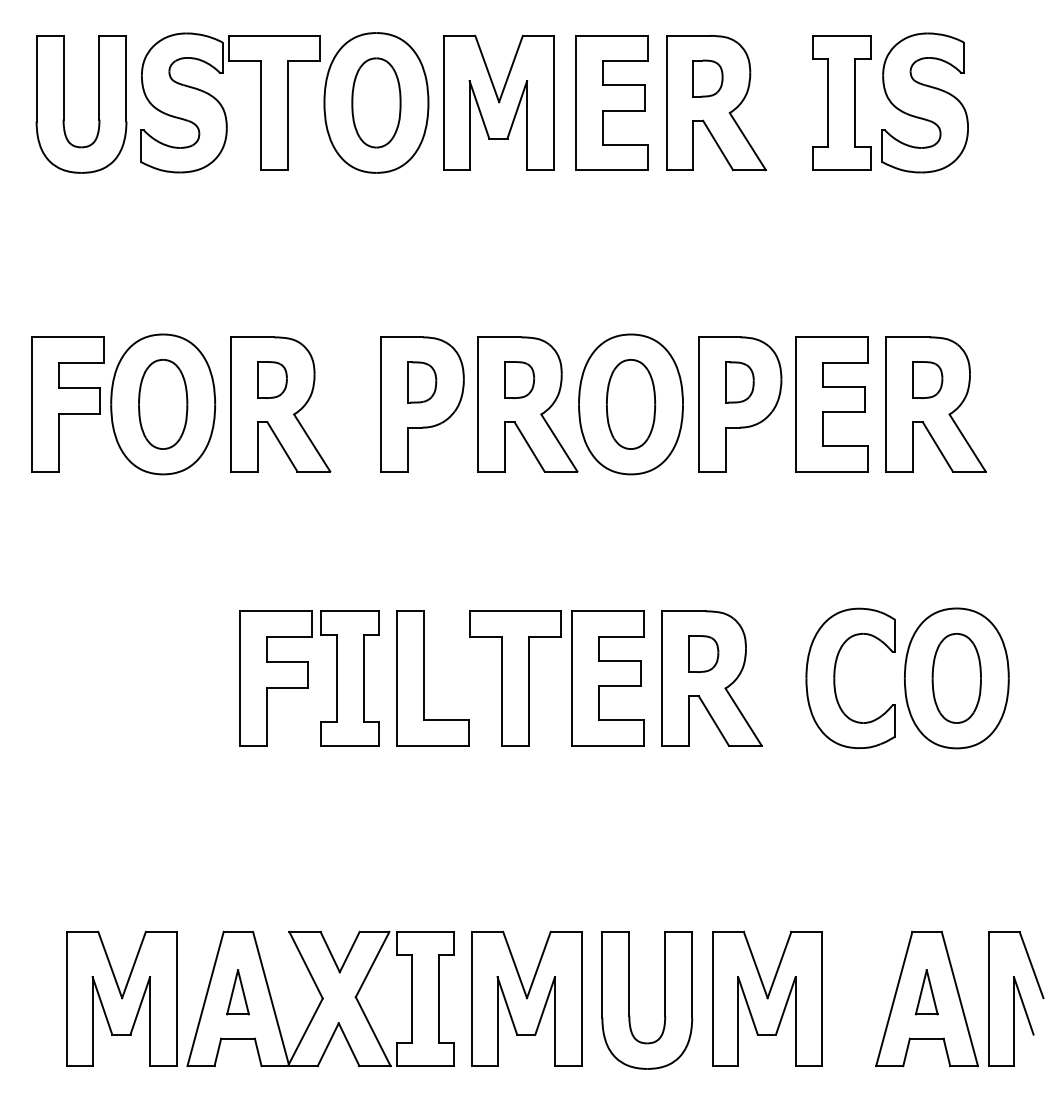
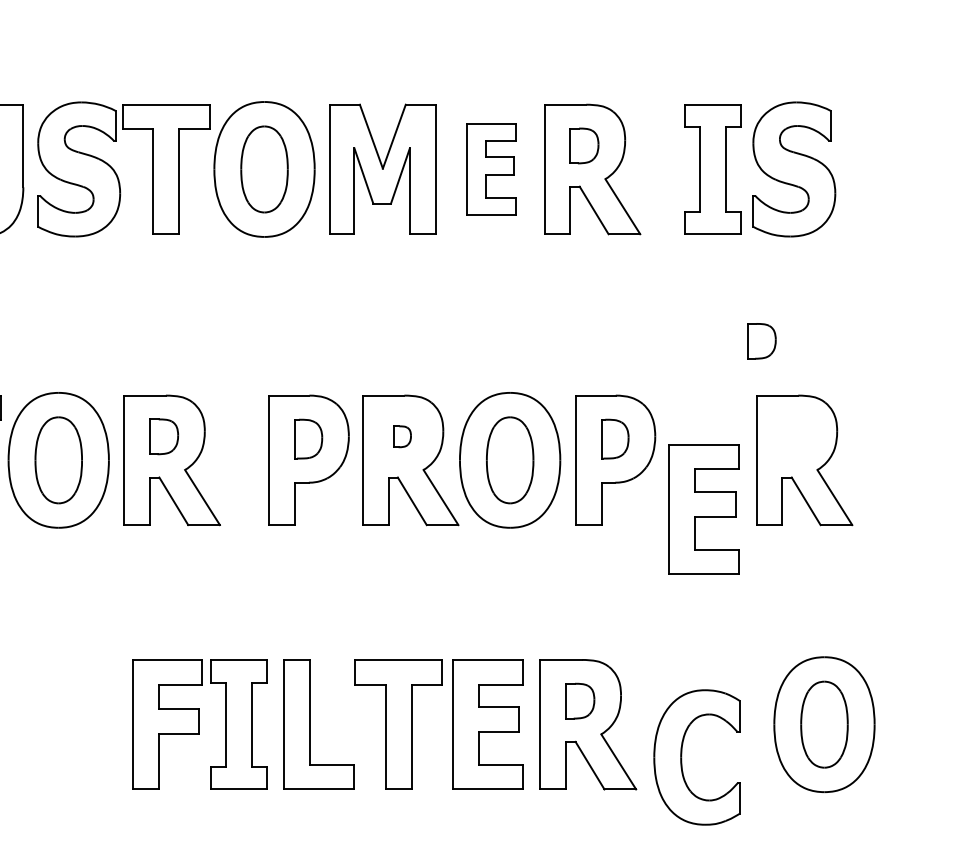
part: (611, 102) -> (491, 169), size x0.7
part: (519, 379) -> (402, 436), size x0.6
part: (927, 379) -> (761, 340), moved
part: (831, 404) -> (703, 509), moved
part: (835, 677) -> (682, 756), moved

